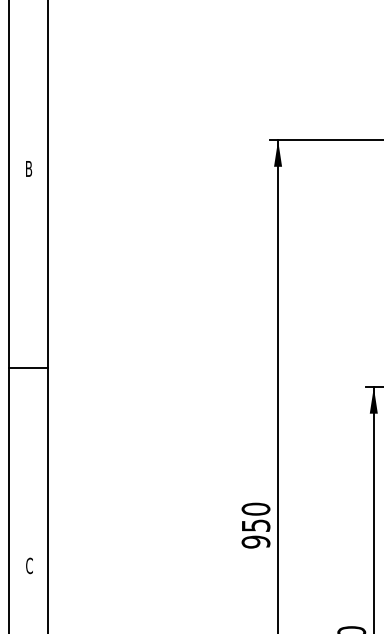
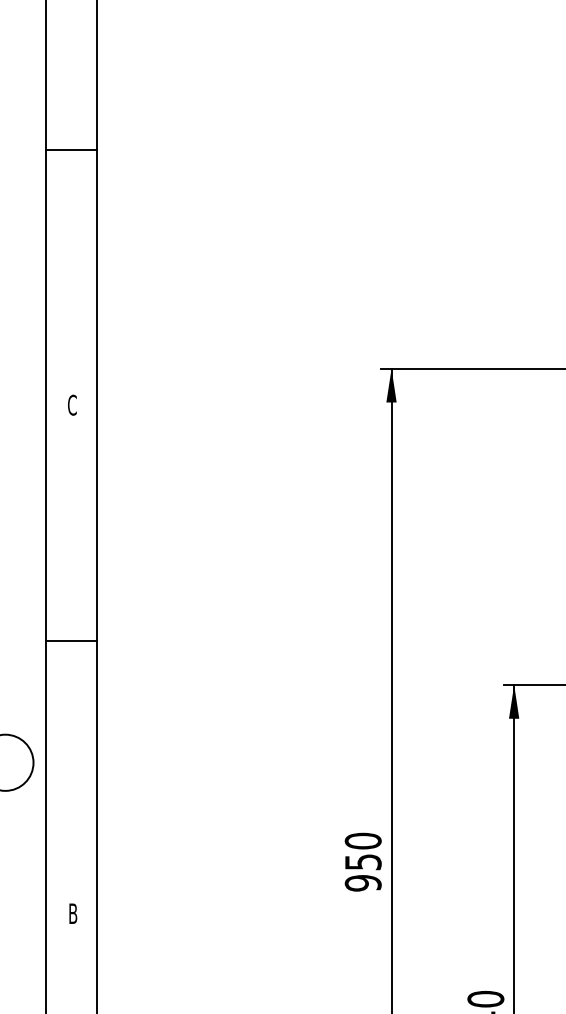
text: (29, 168) -> (72, 404), B -> C
line: (28, 368) -> (71, 640), moved
text: (29, 565) -> (72, 913), C -> B

